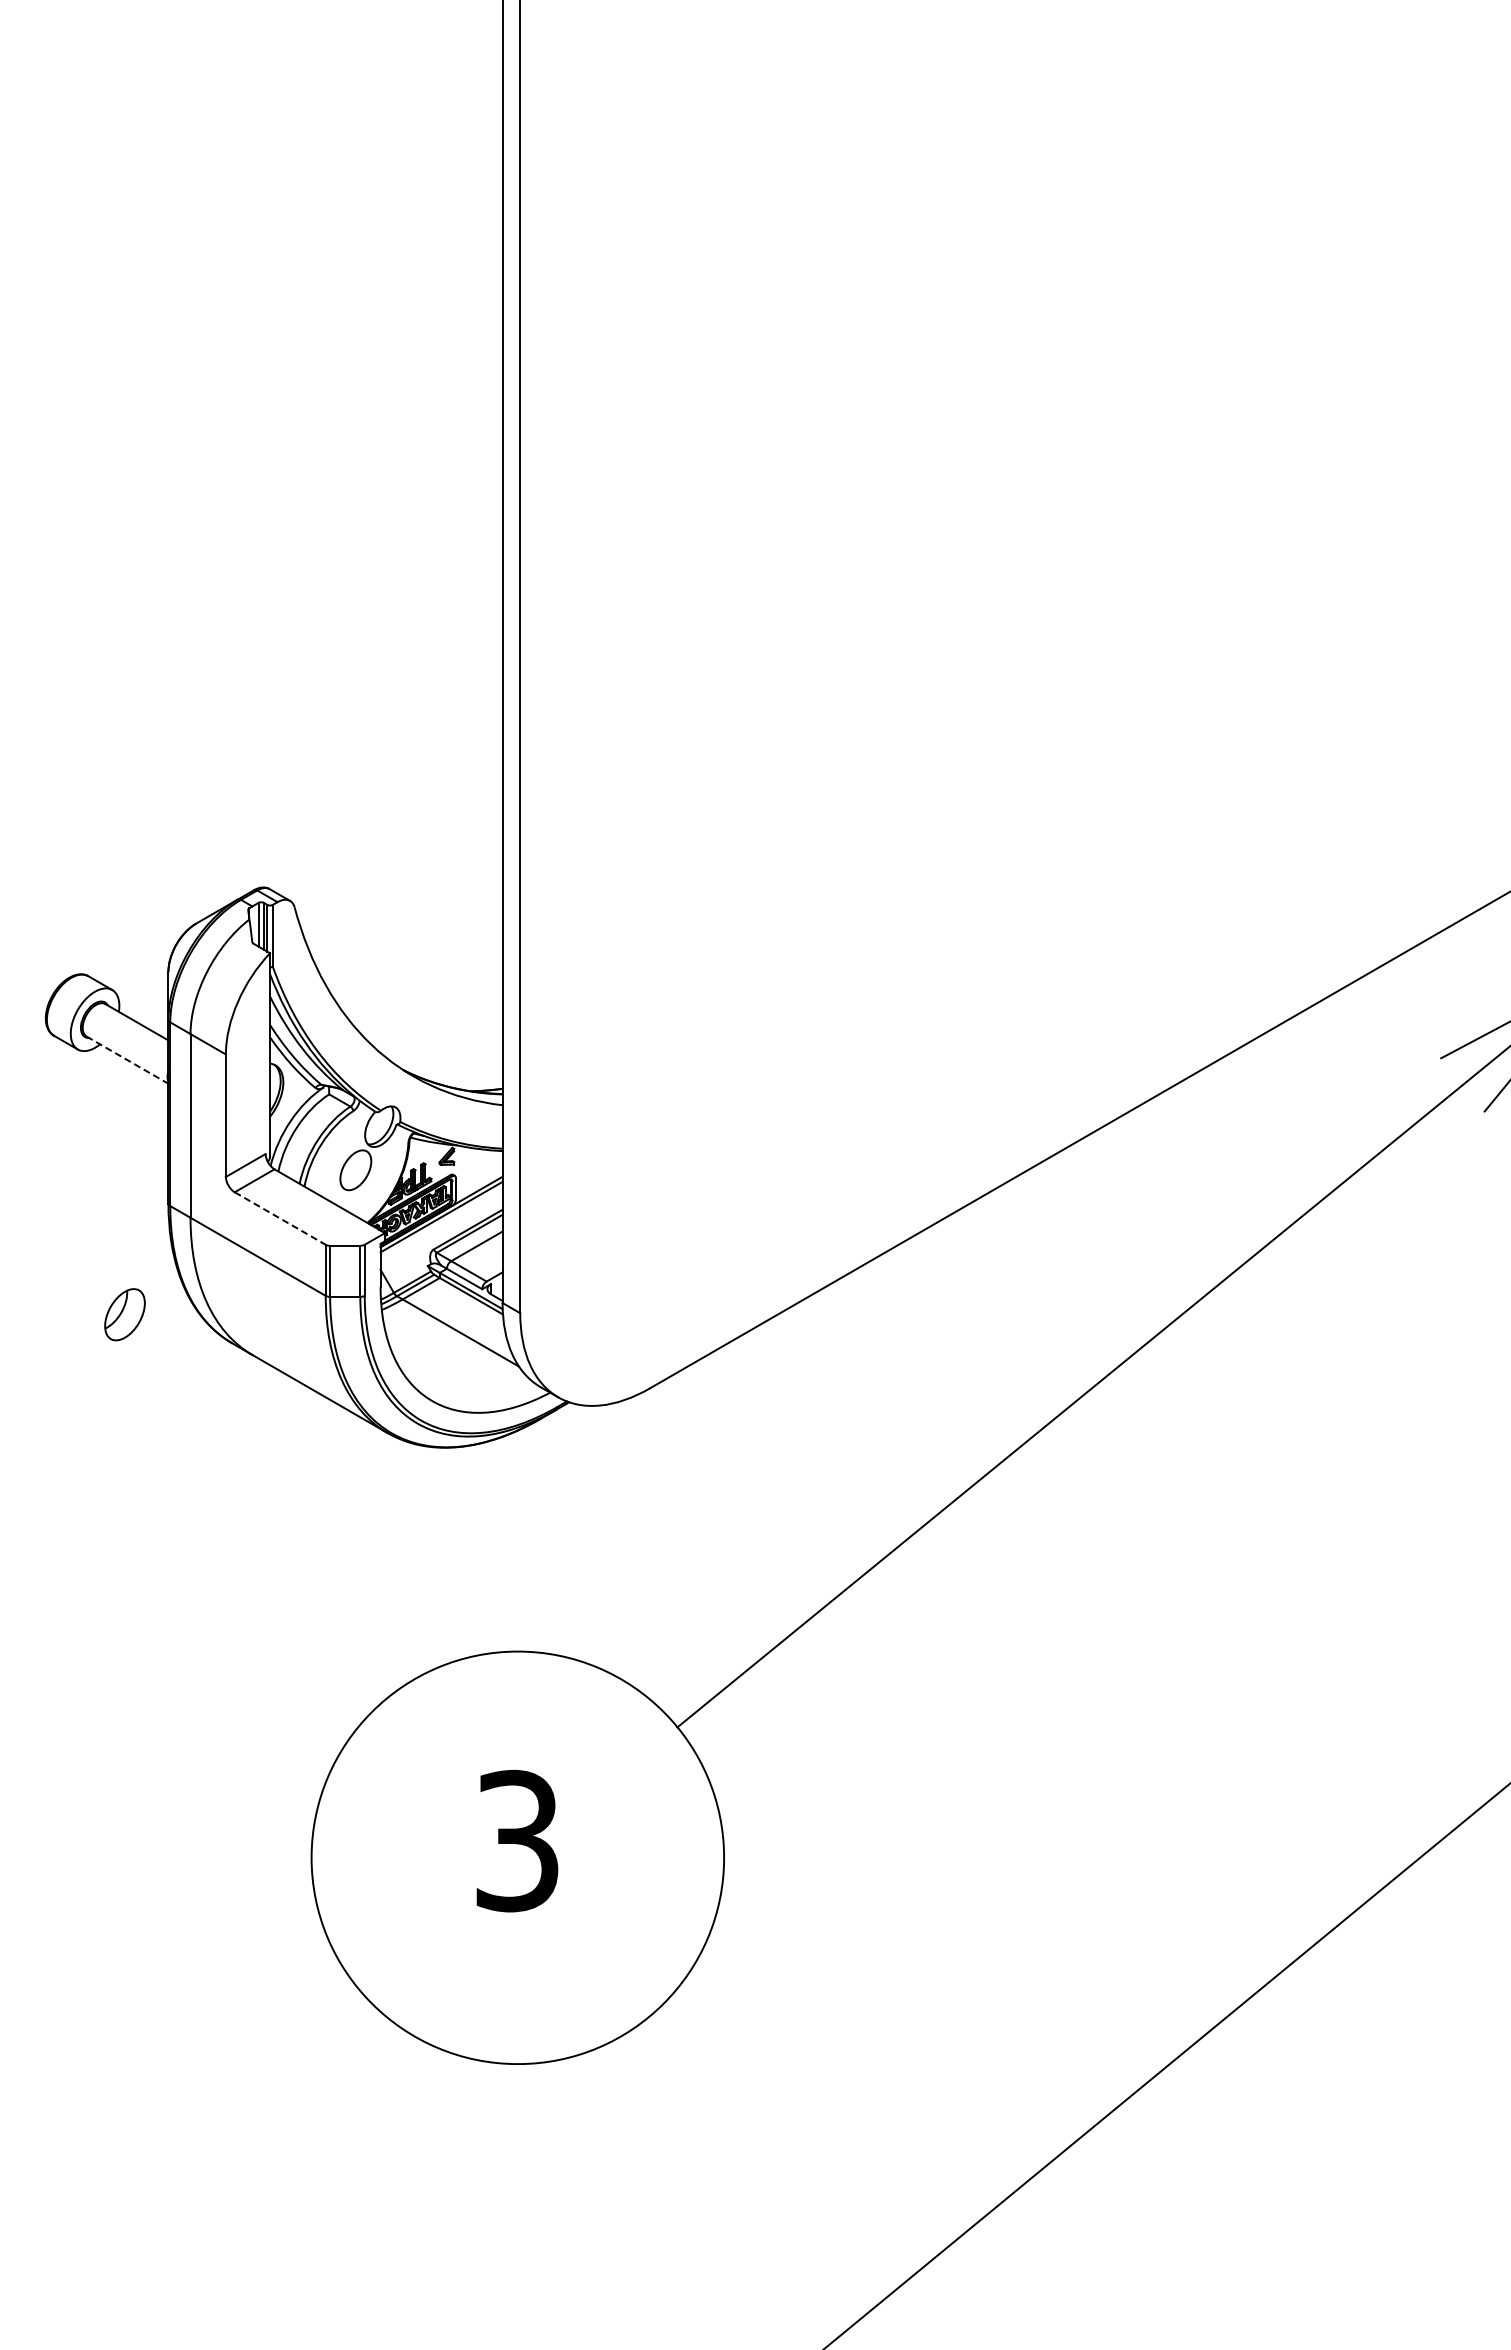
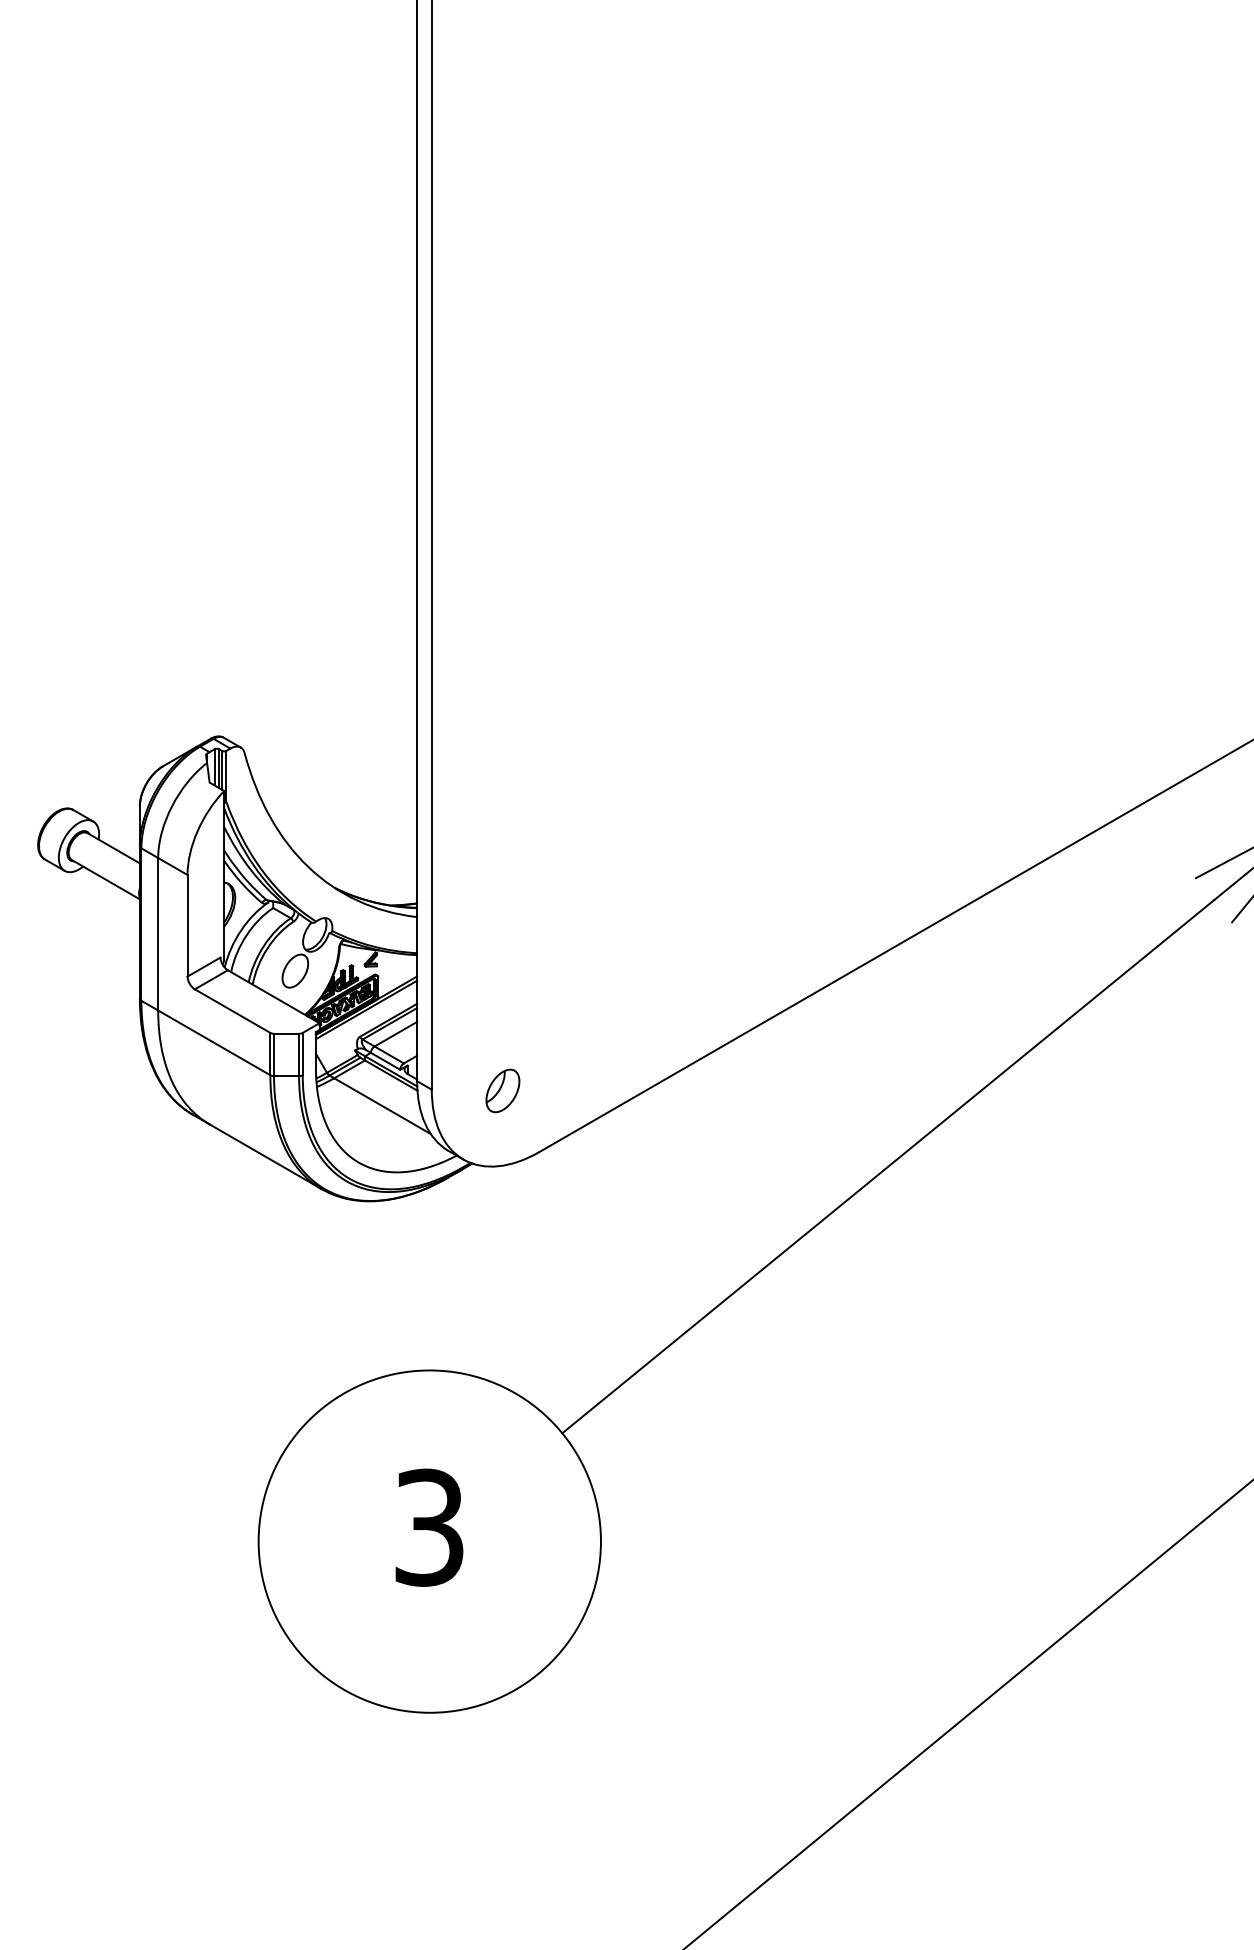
line: (127, 1060) -> (105, 879), dashed -> solid
line: (280, 1218) -> (232, 1011), dashed -> solid
part: (124, 1314) -> (502, 1090), moved

